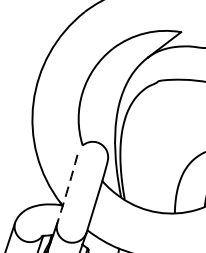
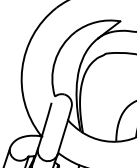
arc: (68, 189) -> (45, 125), dashed -> solid

